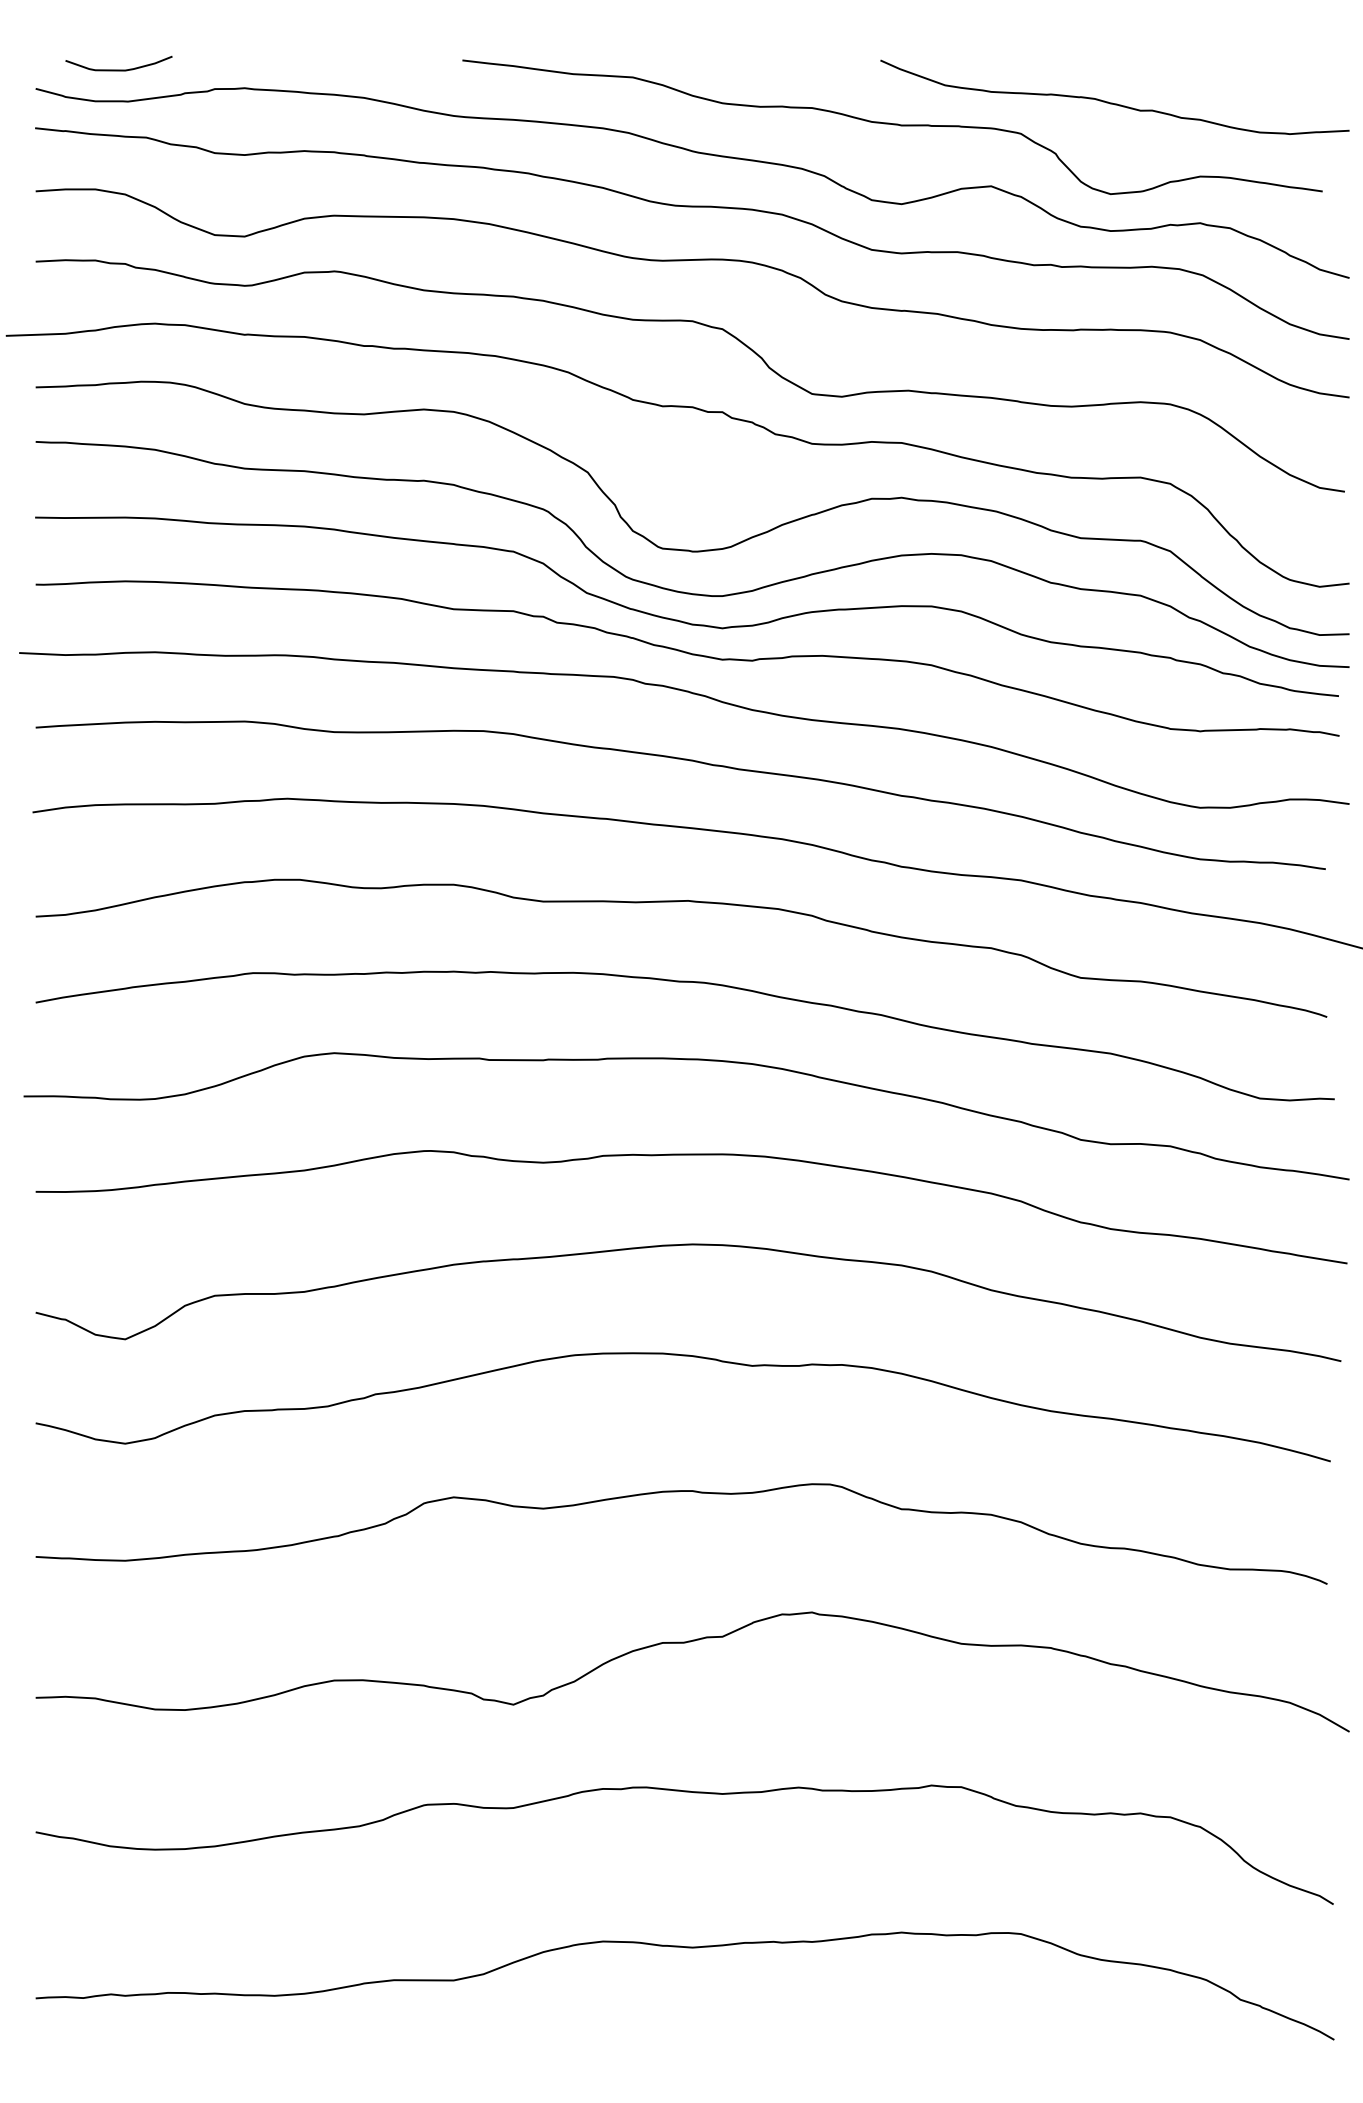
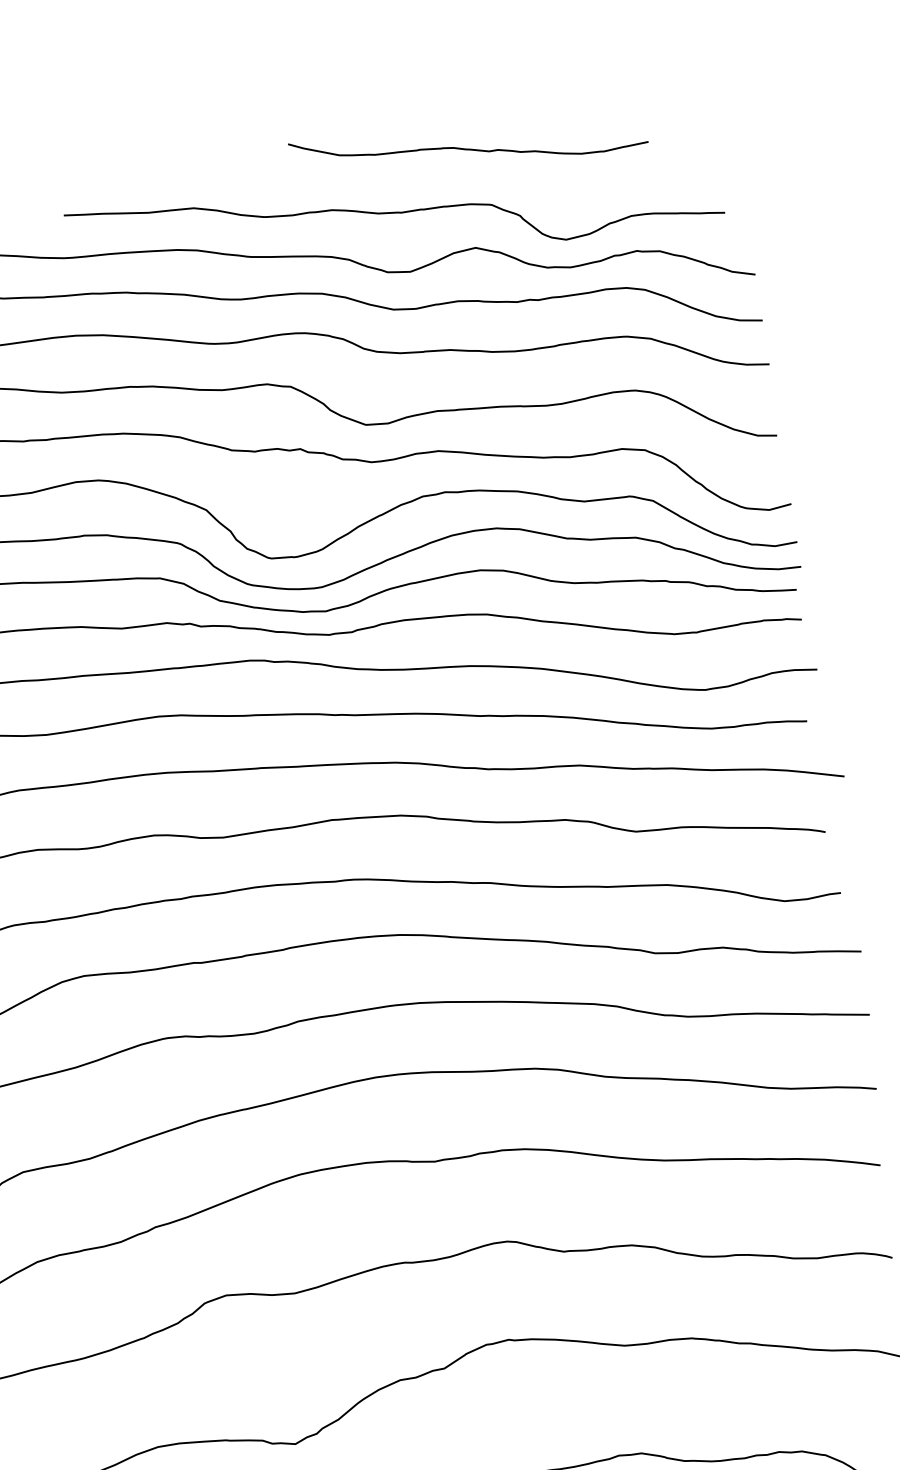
curve: (1112, 102) -> (467, 148), moved

